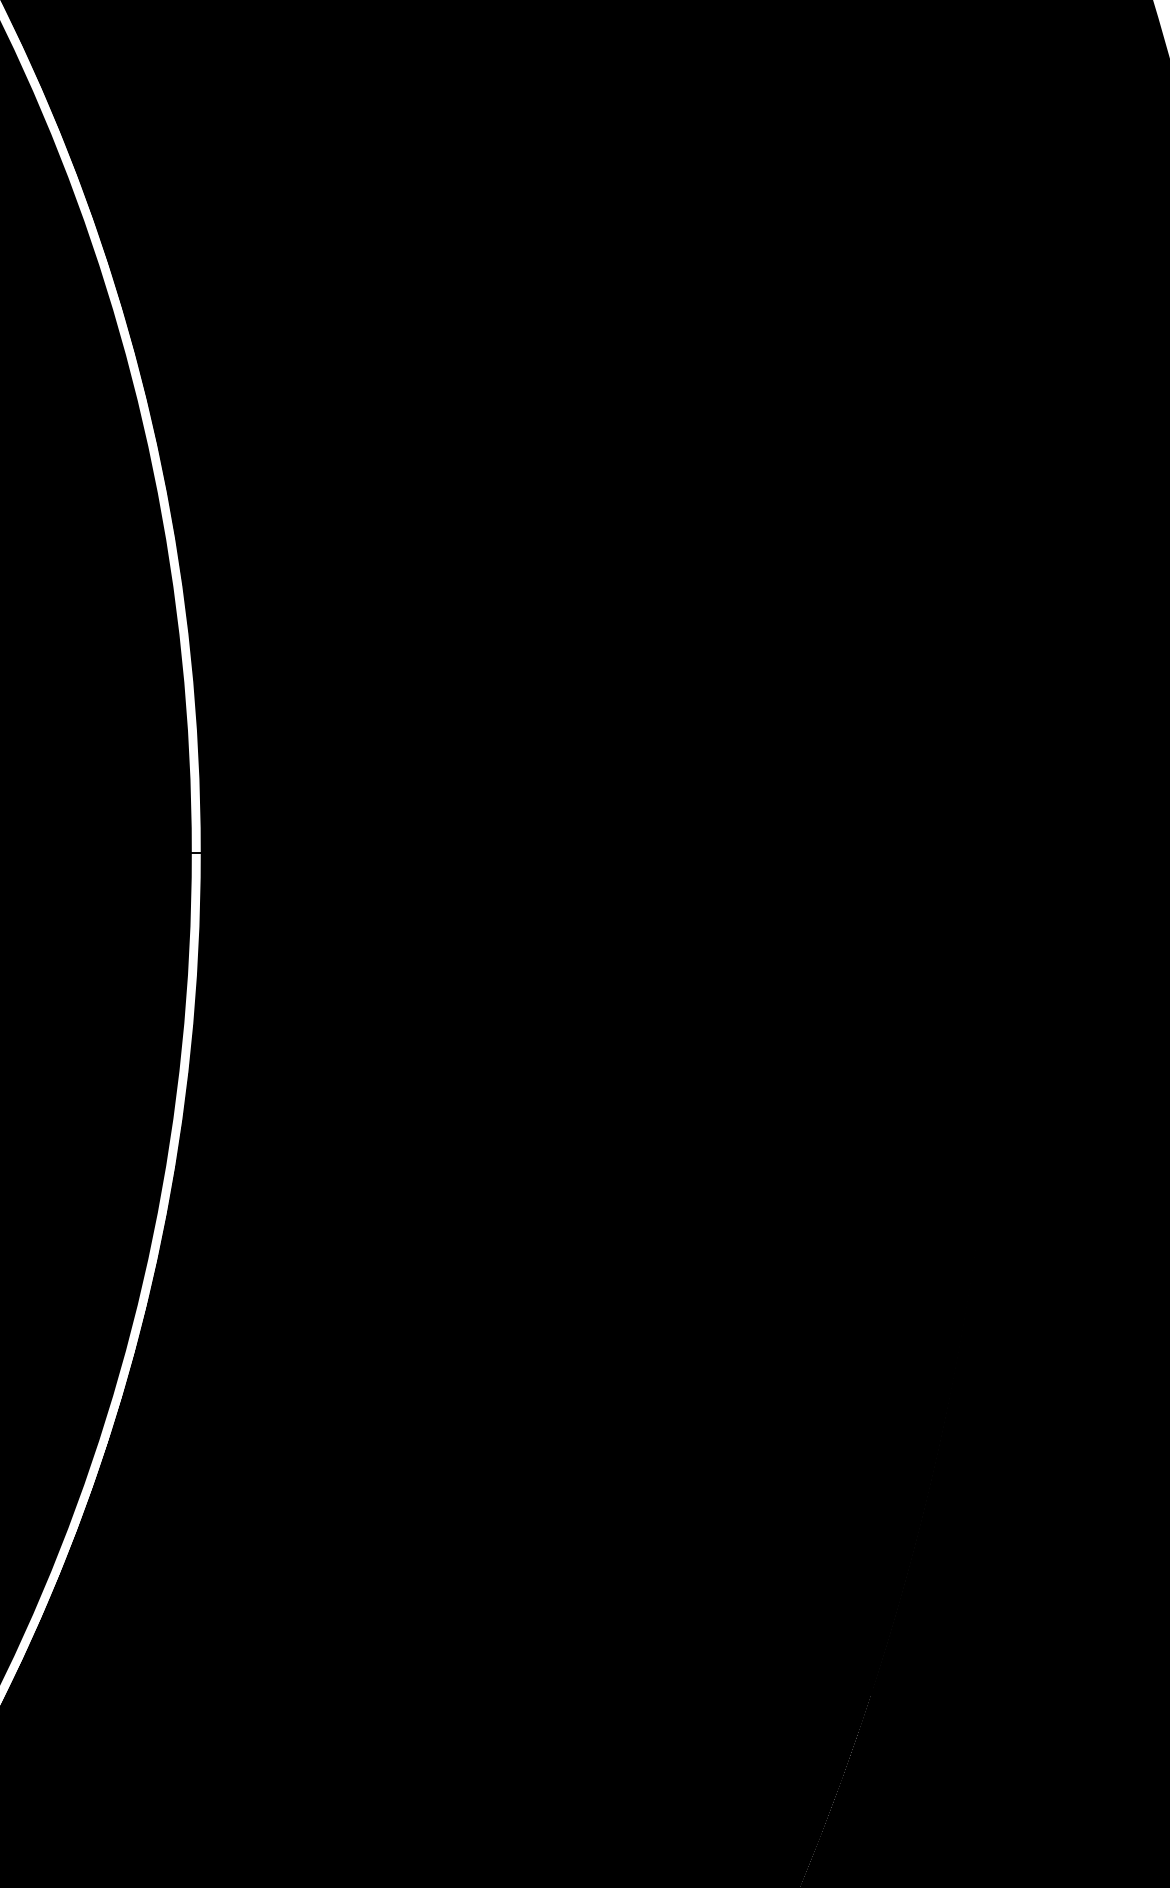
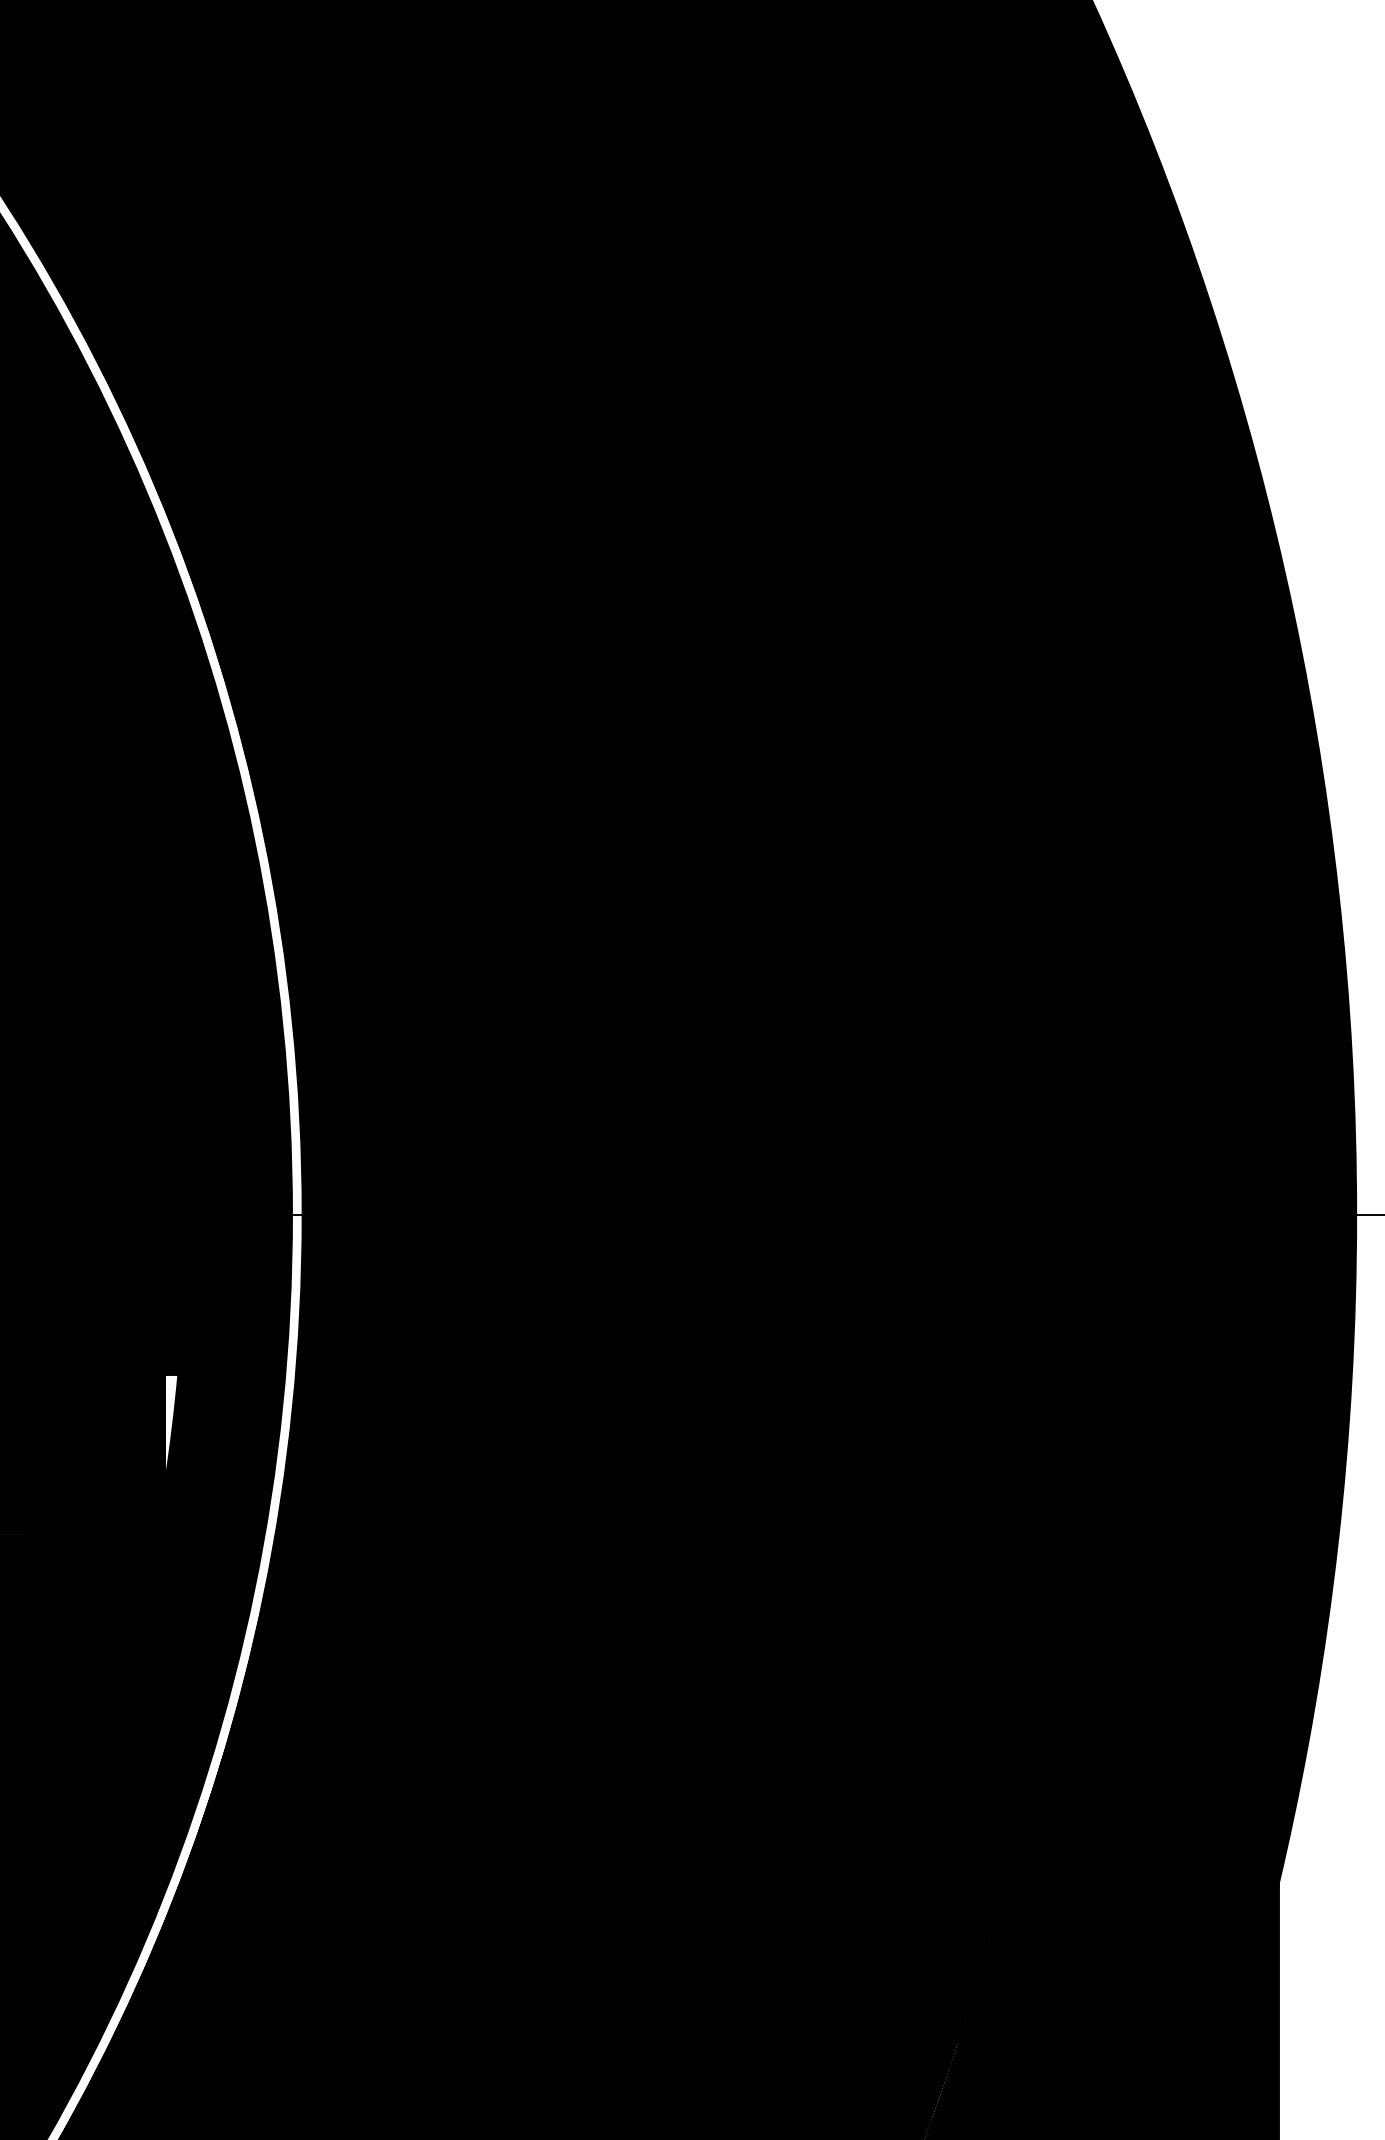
fill: (67, 1069) -> (171, 1427), removed

